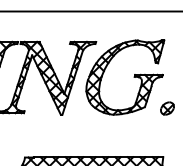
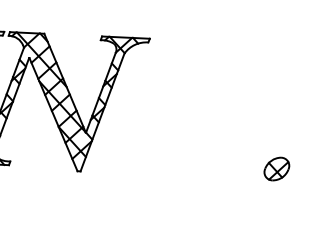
part: (133, 77) -> (216, 108), removed

